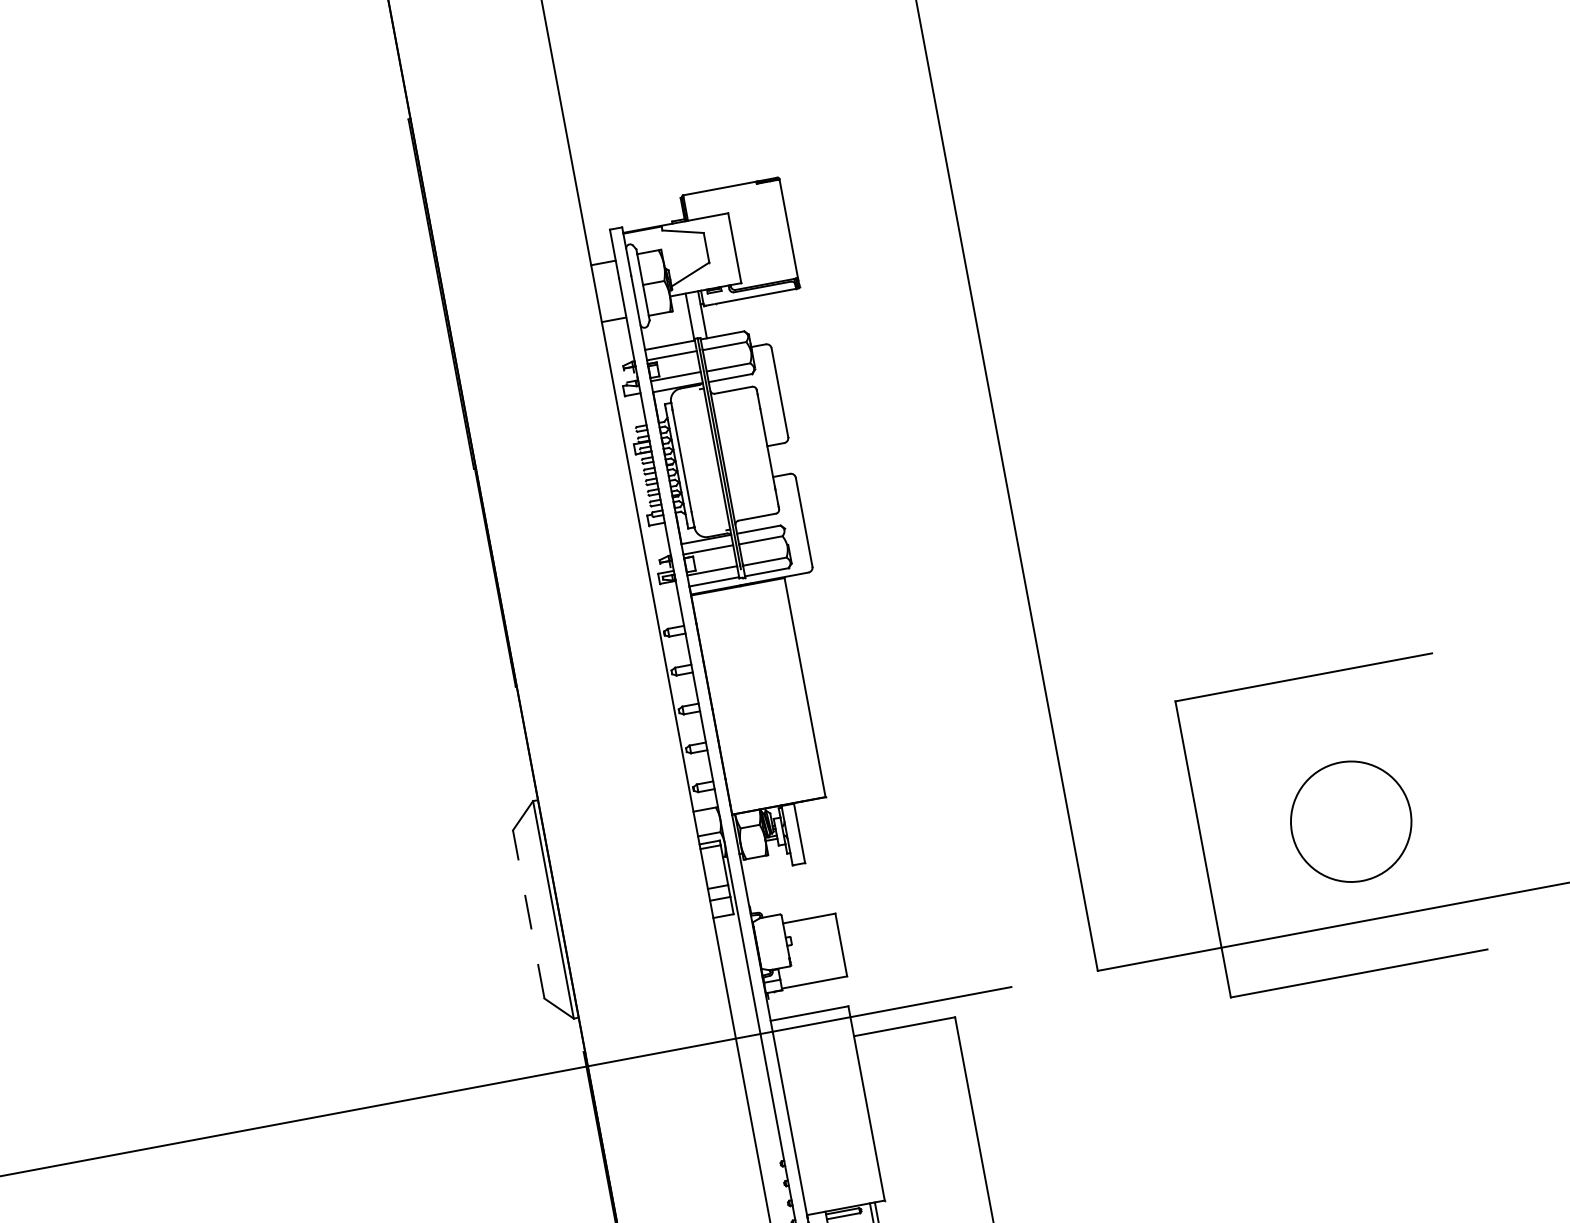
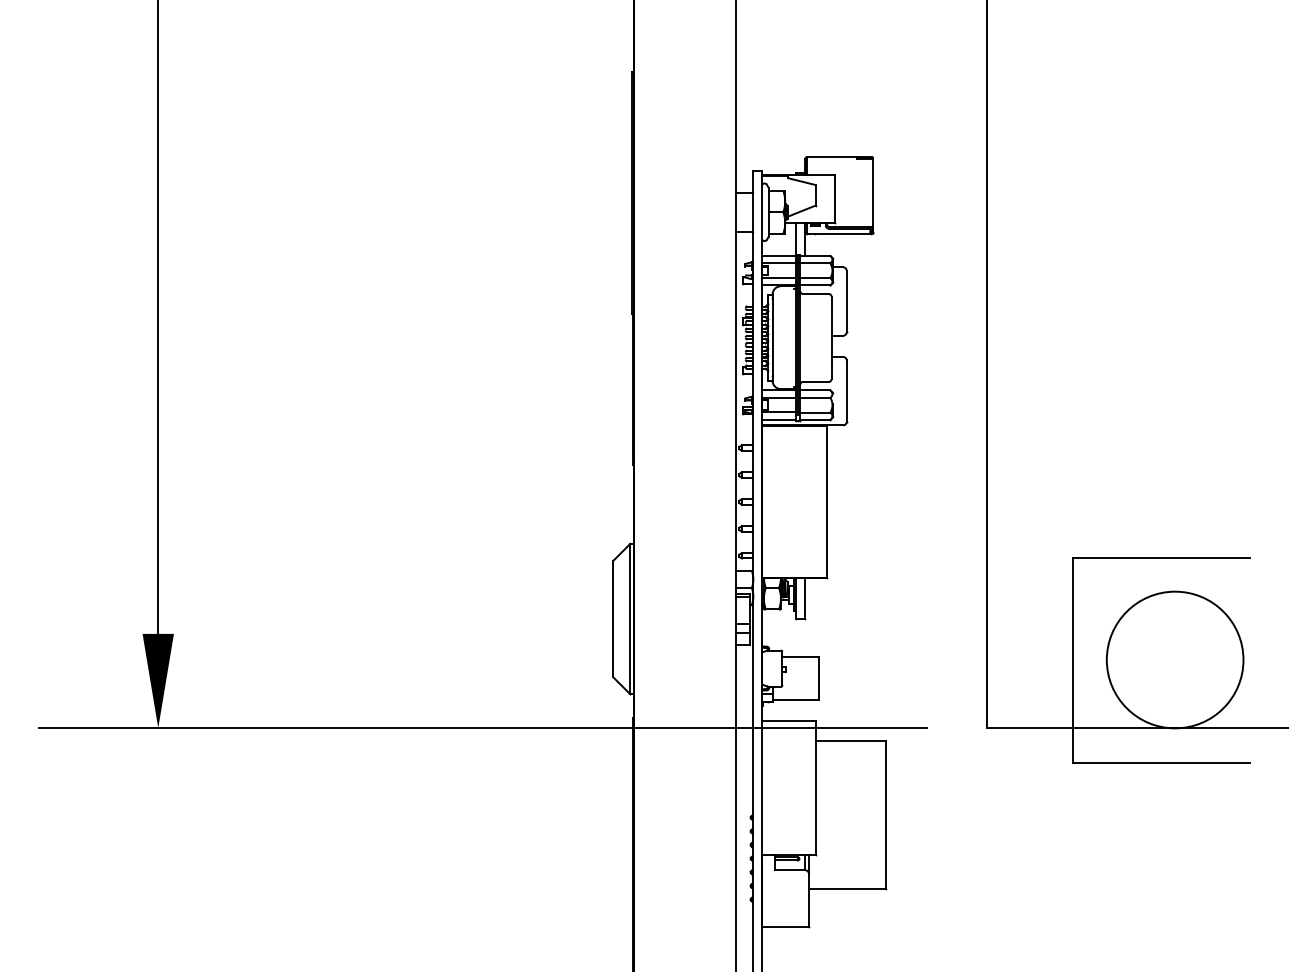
circle: (1350, 821) -> (1174, 659), size x1.67
line: (528, 913) -> (613, 618), dashed -> solid

